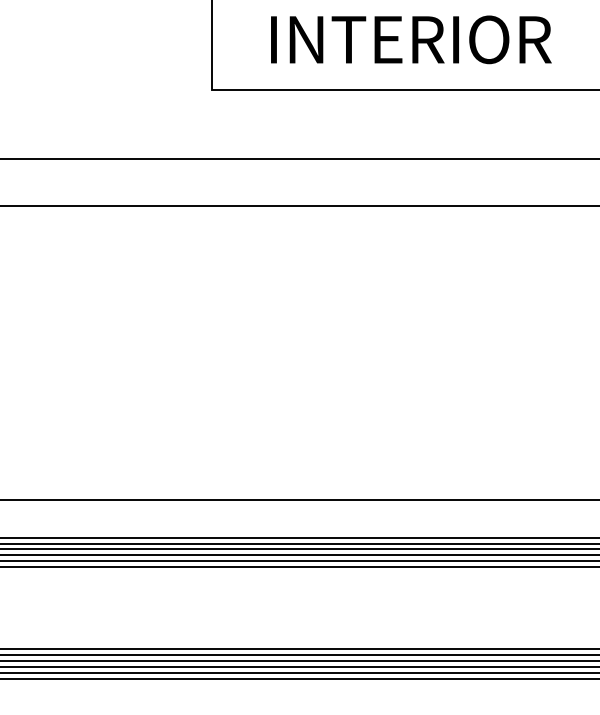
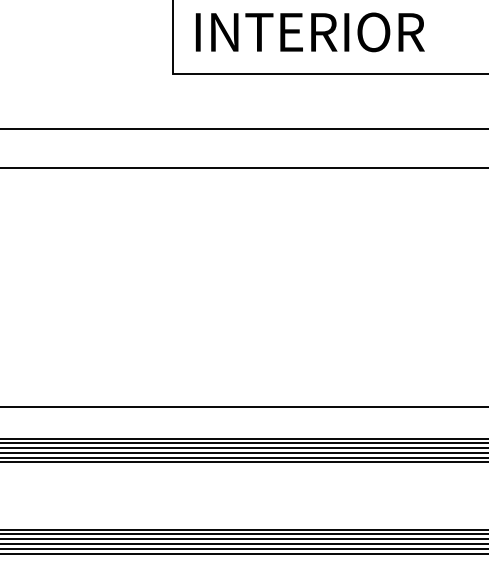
text: (410, 39) -> (309, 32), moved

